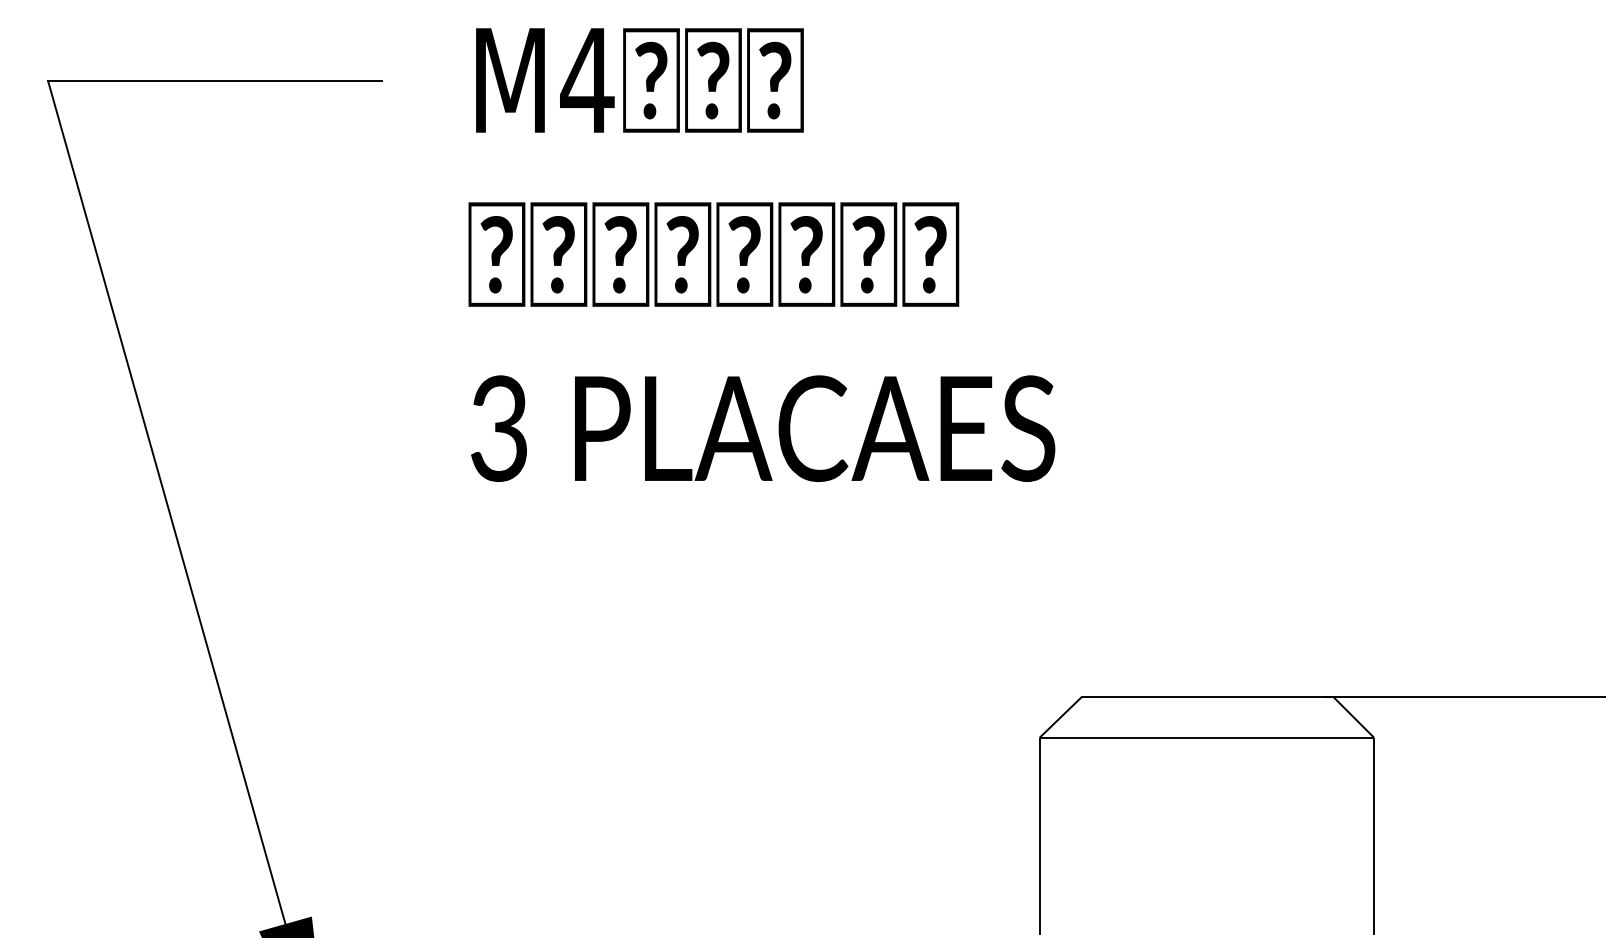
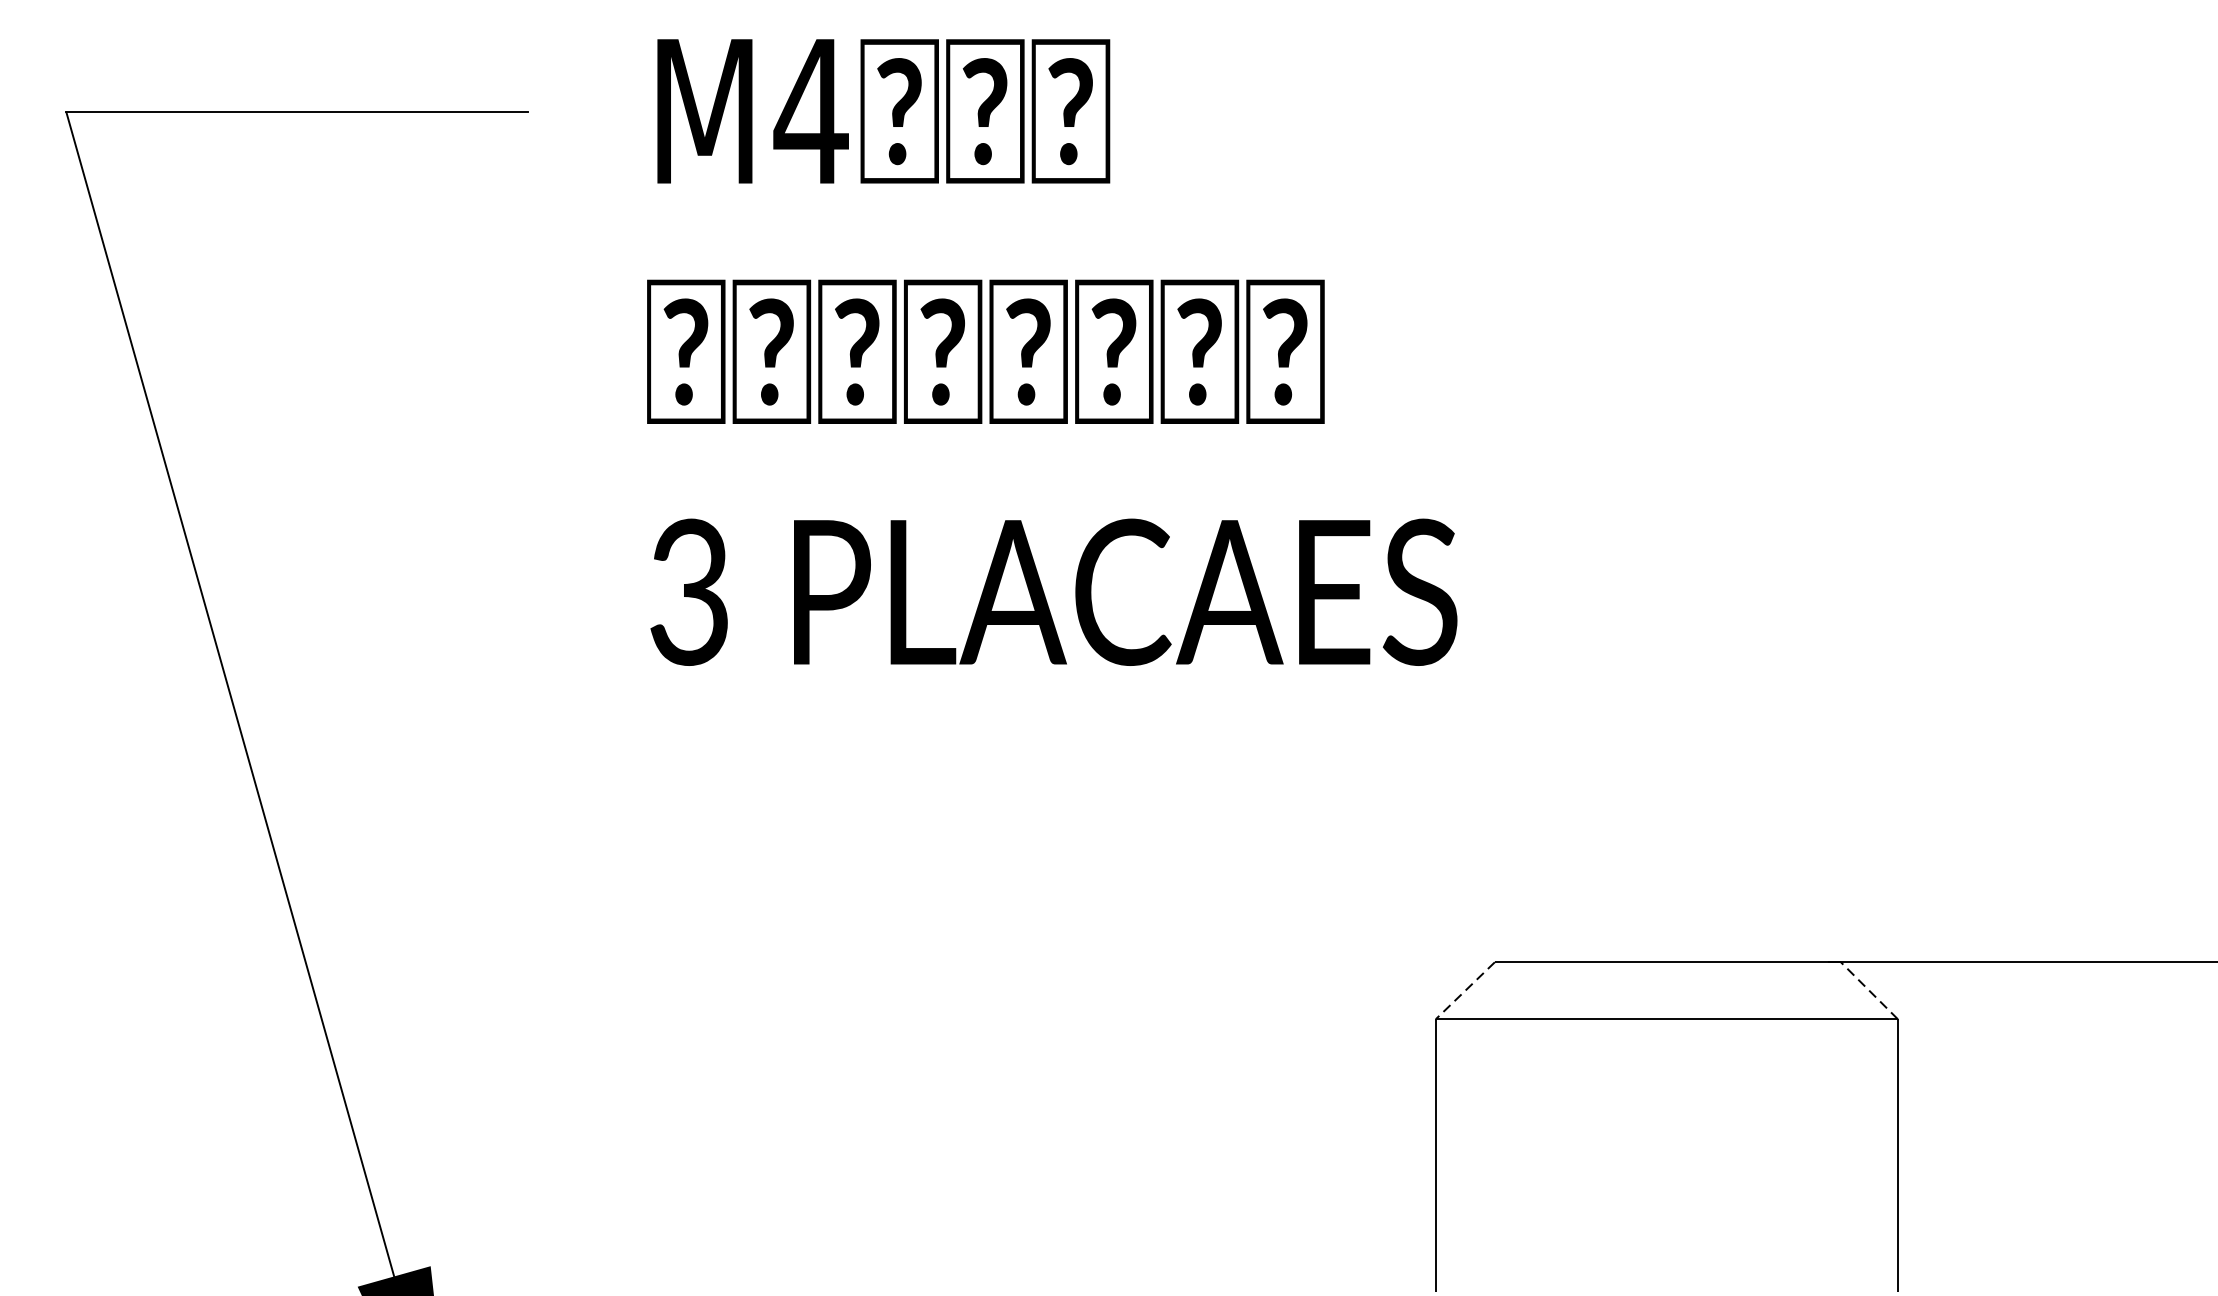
line: (1353, 716) -> (1869, 989), solid -> dashed
line: (1060, 717) -> (1464, 991), solid -> dashed

